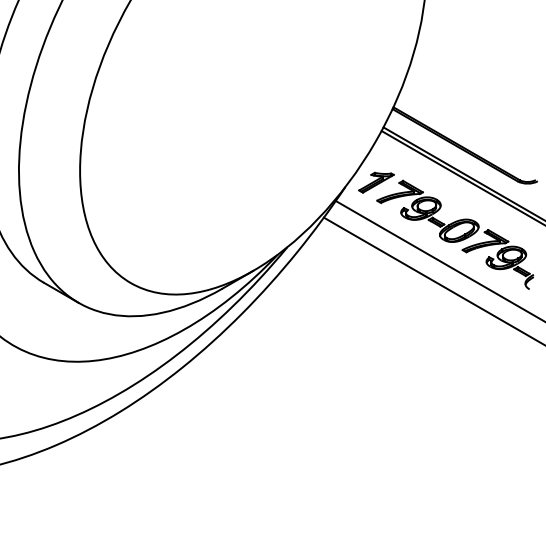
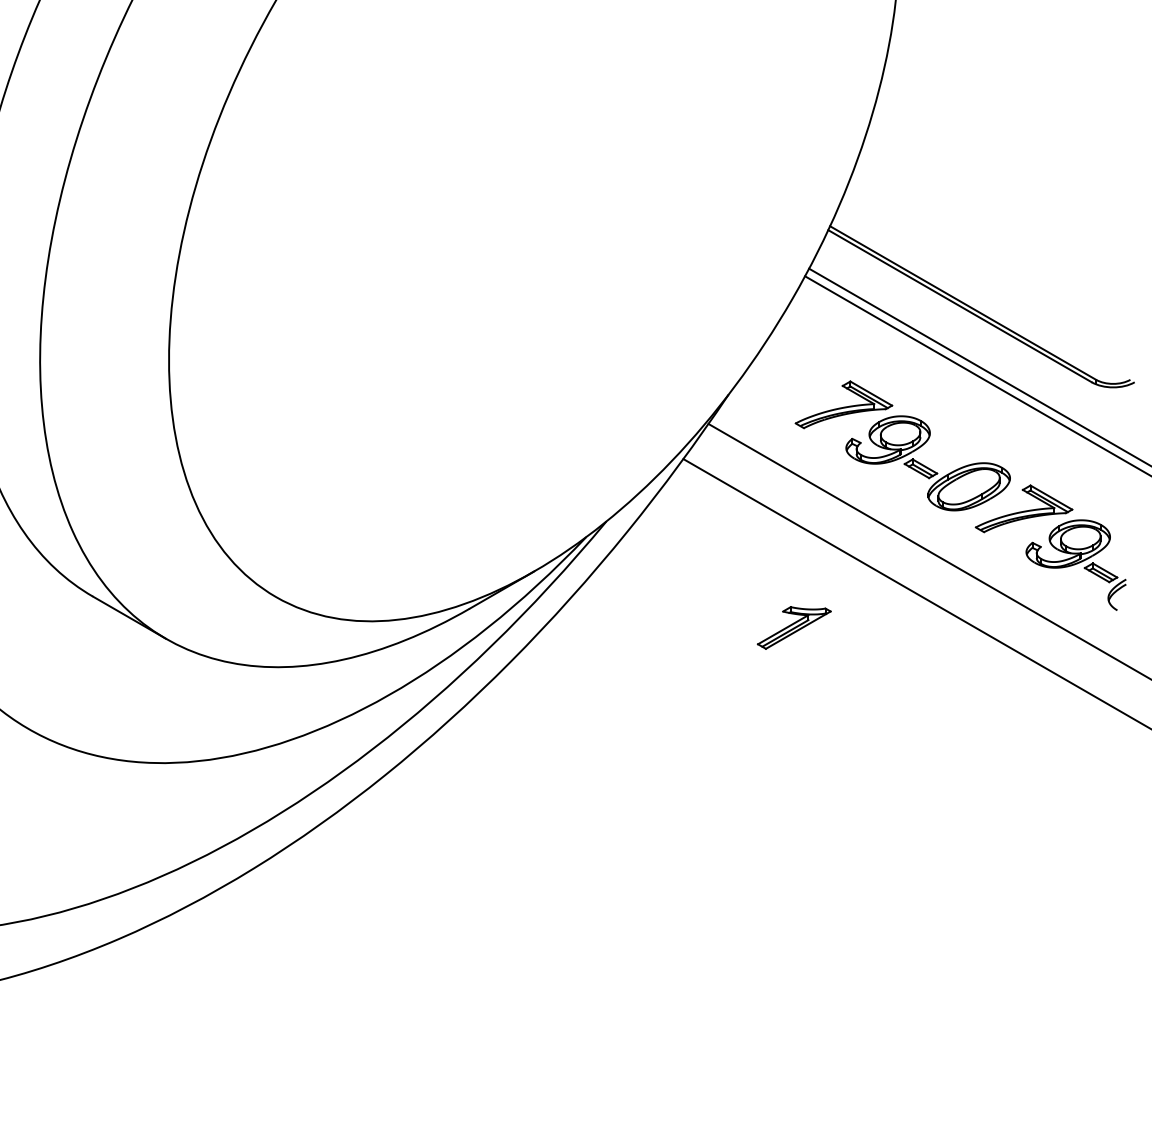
part: (376, 182) -> (794, 627), moved

